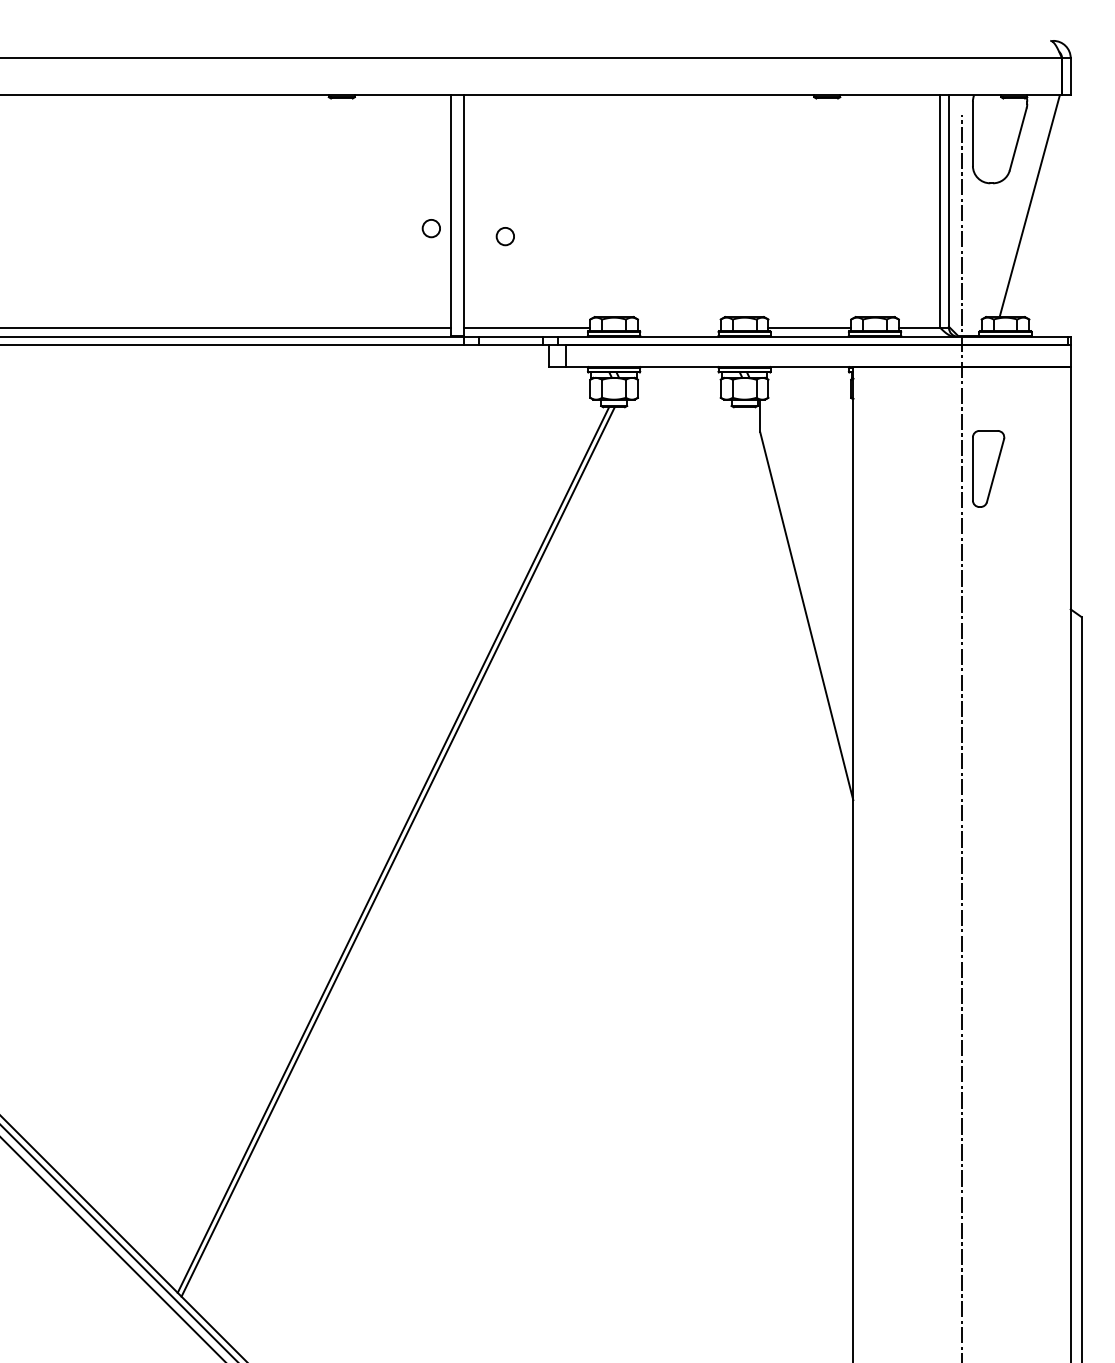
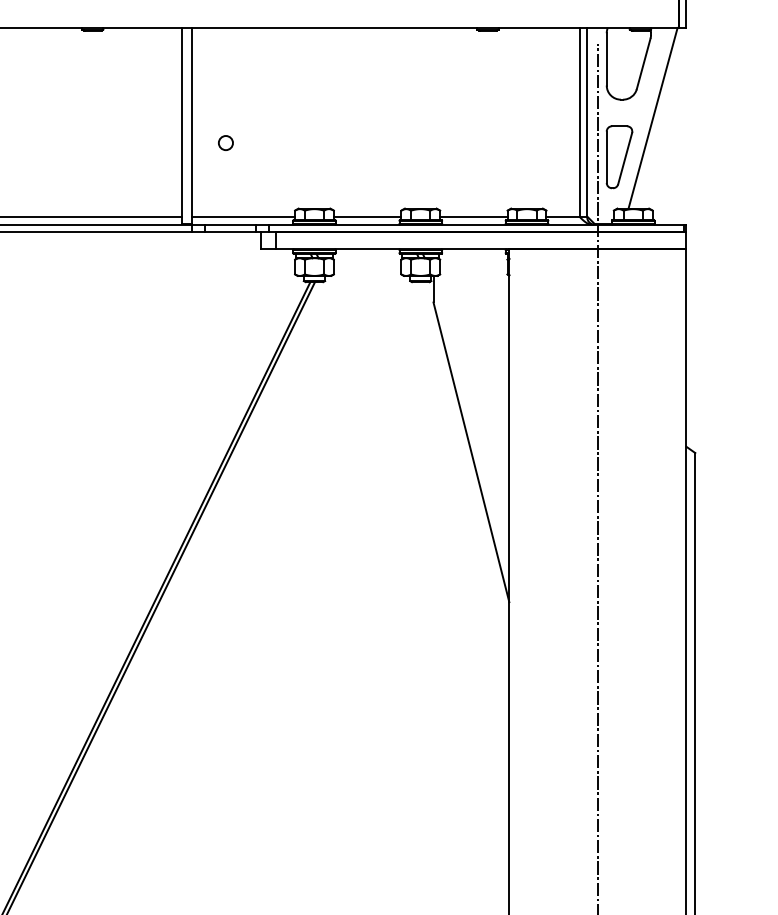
circle: (430, 228) -> (164, 136), removed
line: (678, 327) -> (366, 217), added
part: (988, 468) -> (619, 156), moved

